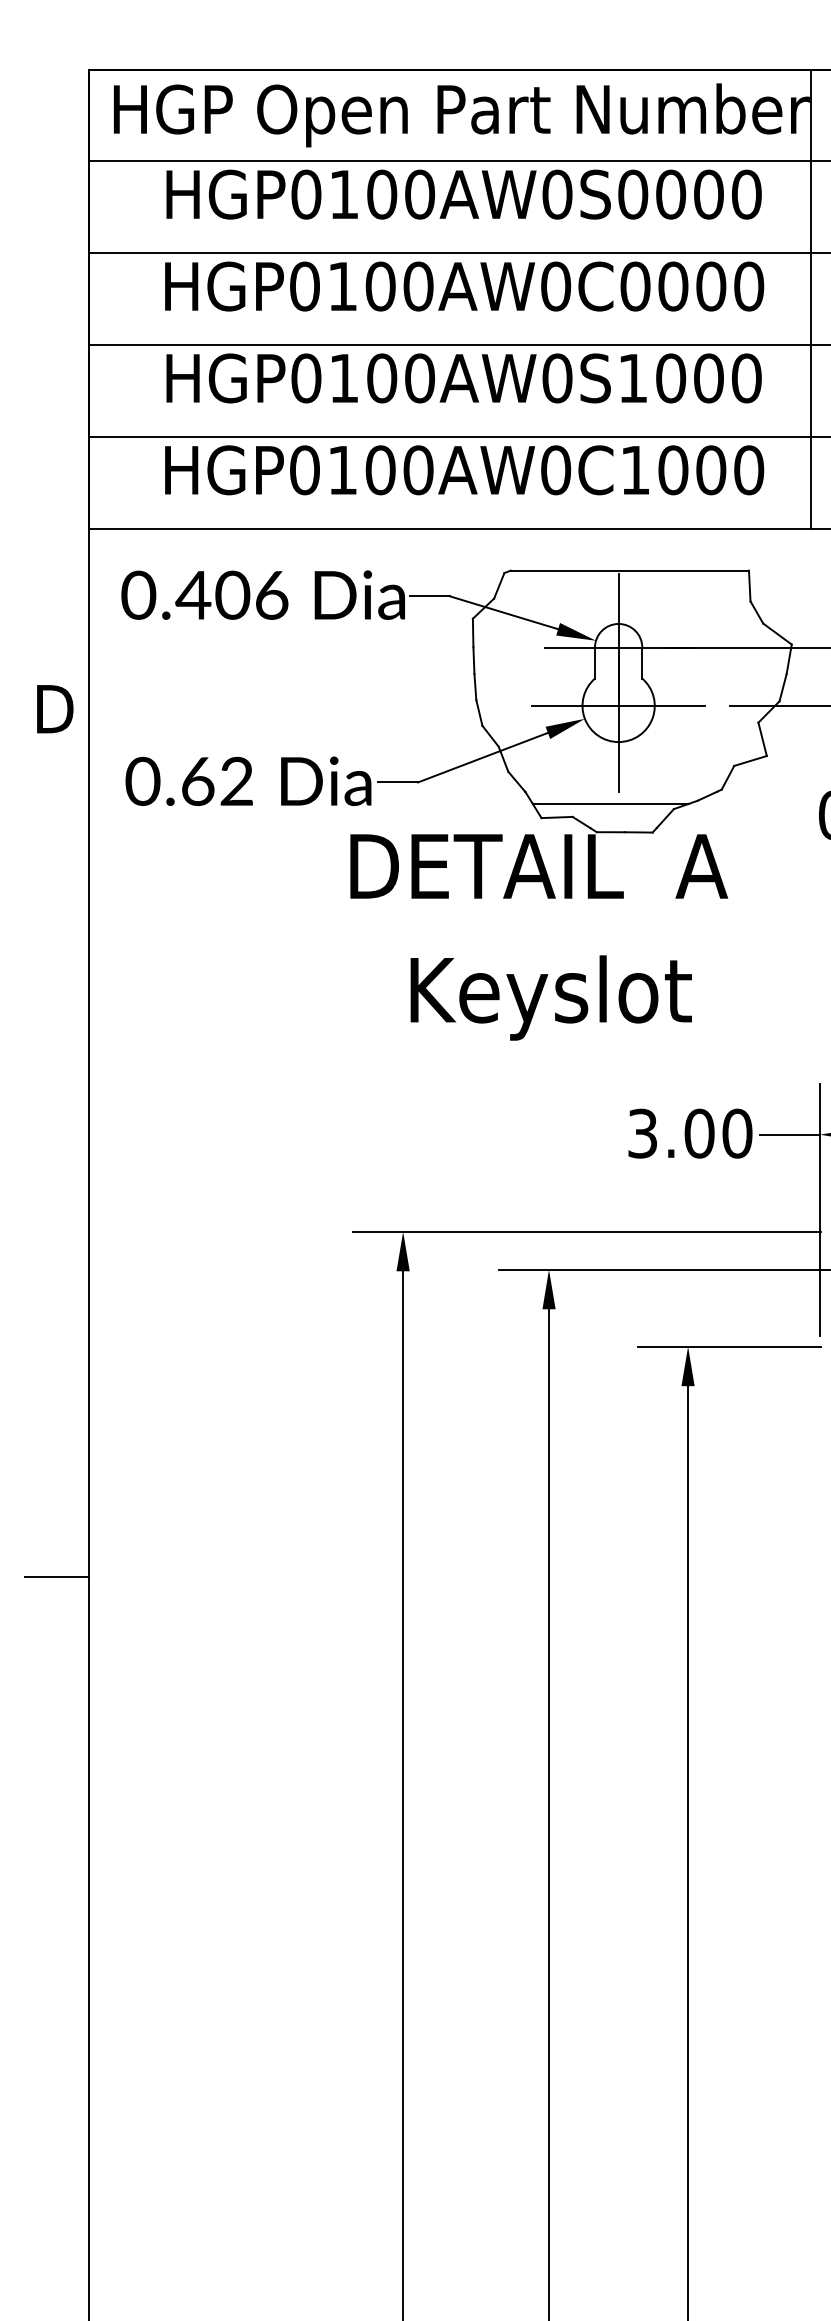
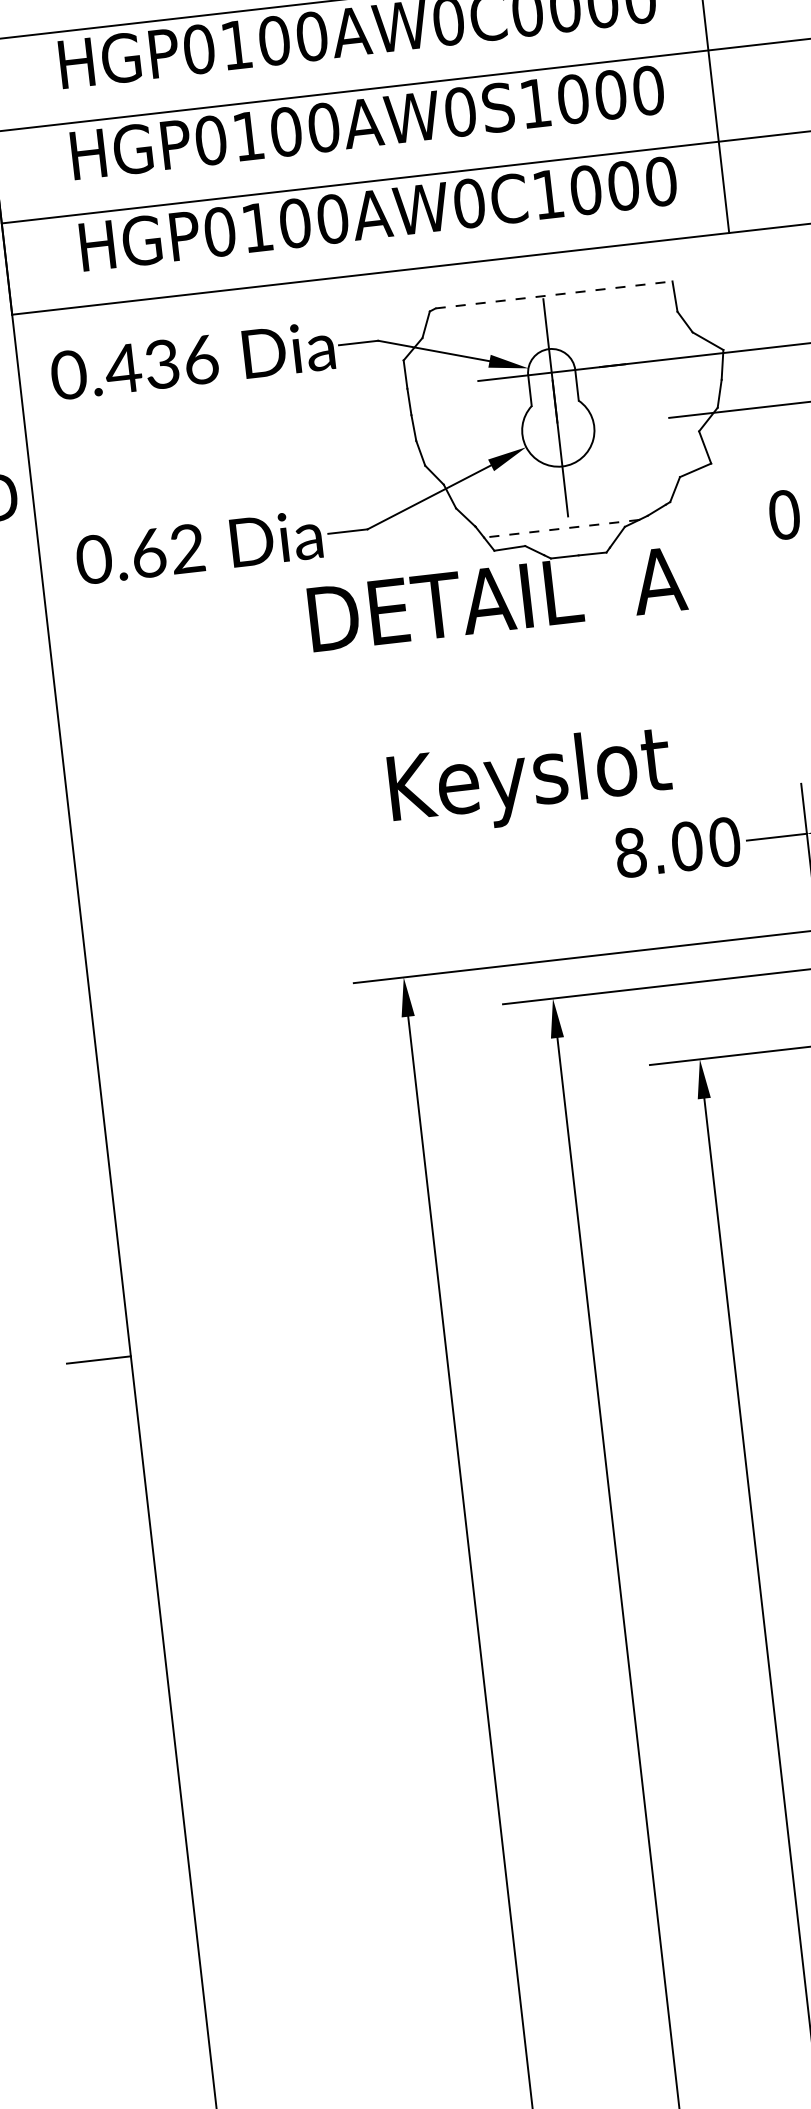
line: (630, 570) -> (554, 294), solid -> dashed
text: (232, 594) -> (162, 363), 0.406 -> 0.436
line: (618, 705) -> (558, 430), removed
line: (610, 803) -> (561, 528), solid -> dashed
text: (550, 997) -> (529, 780), moved
text: (642, 1133) -> (630, 852), 3.00 -> 8.00

